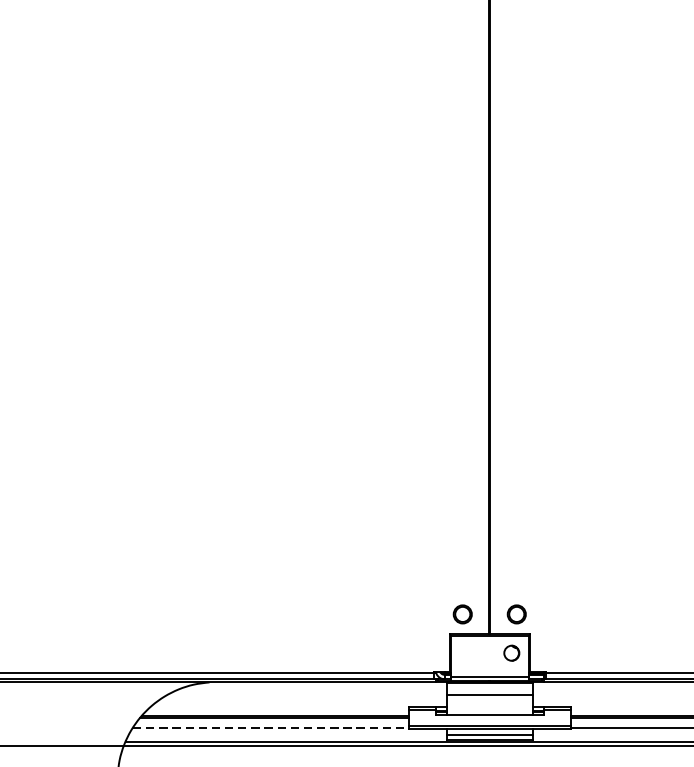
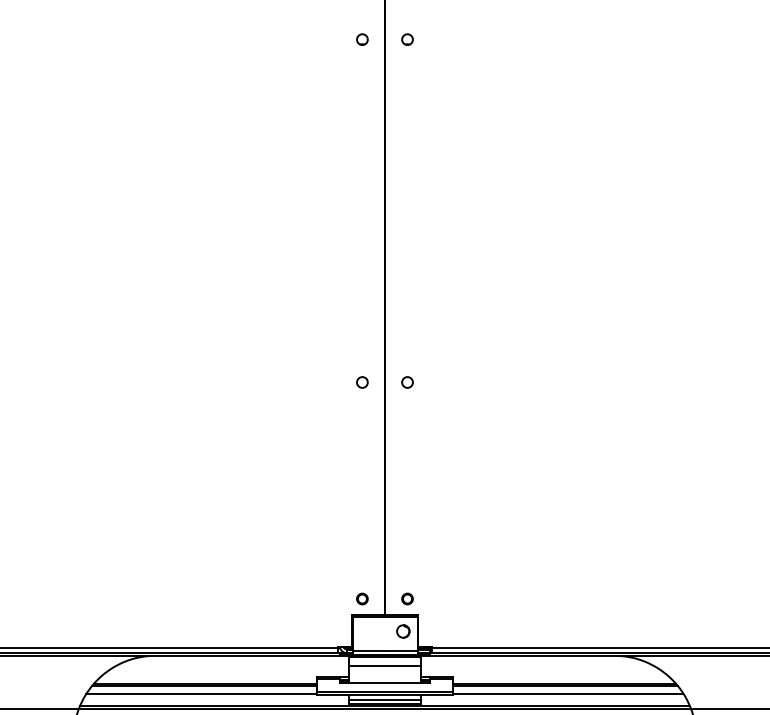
circle: (462, 355) -> (362, 382), added
circle: (516, 355) -> (407, 382), added
part: (462, 613) -> (362, 598), size x0.71
part: (516, 613) -> (407, 598), size x0.71
line: (271, 728) -> (202, 694), dashed -> solid

